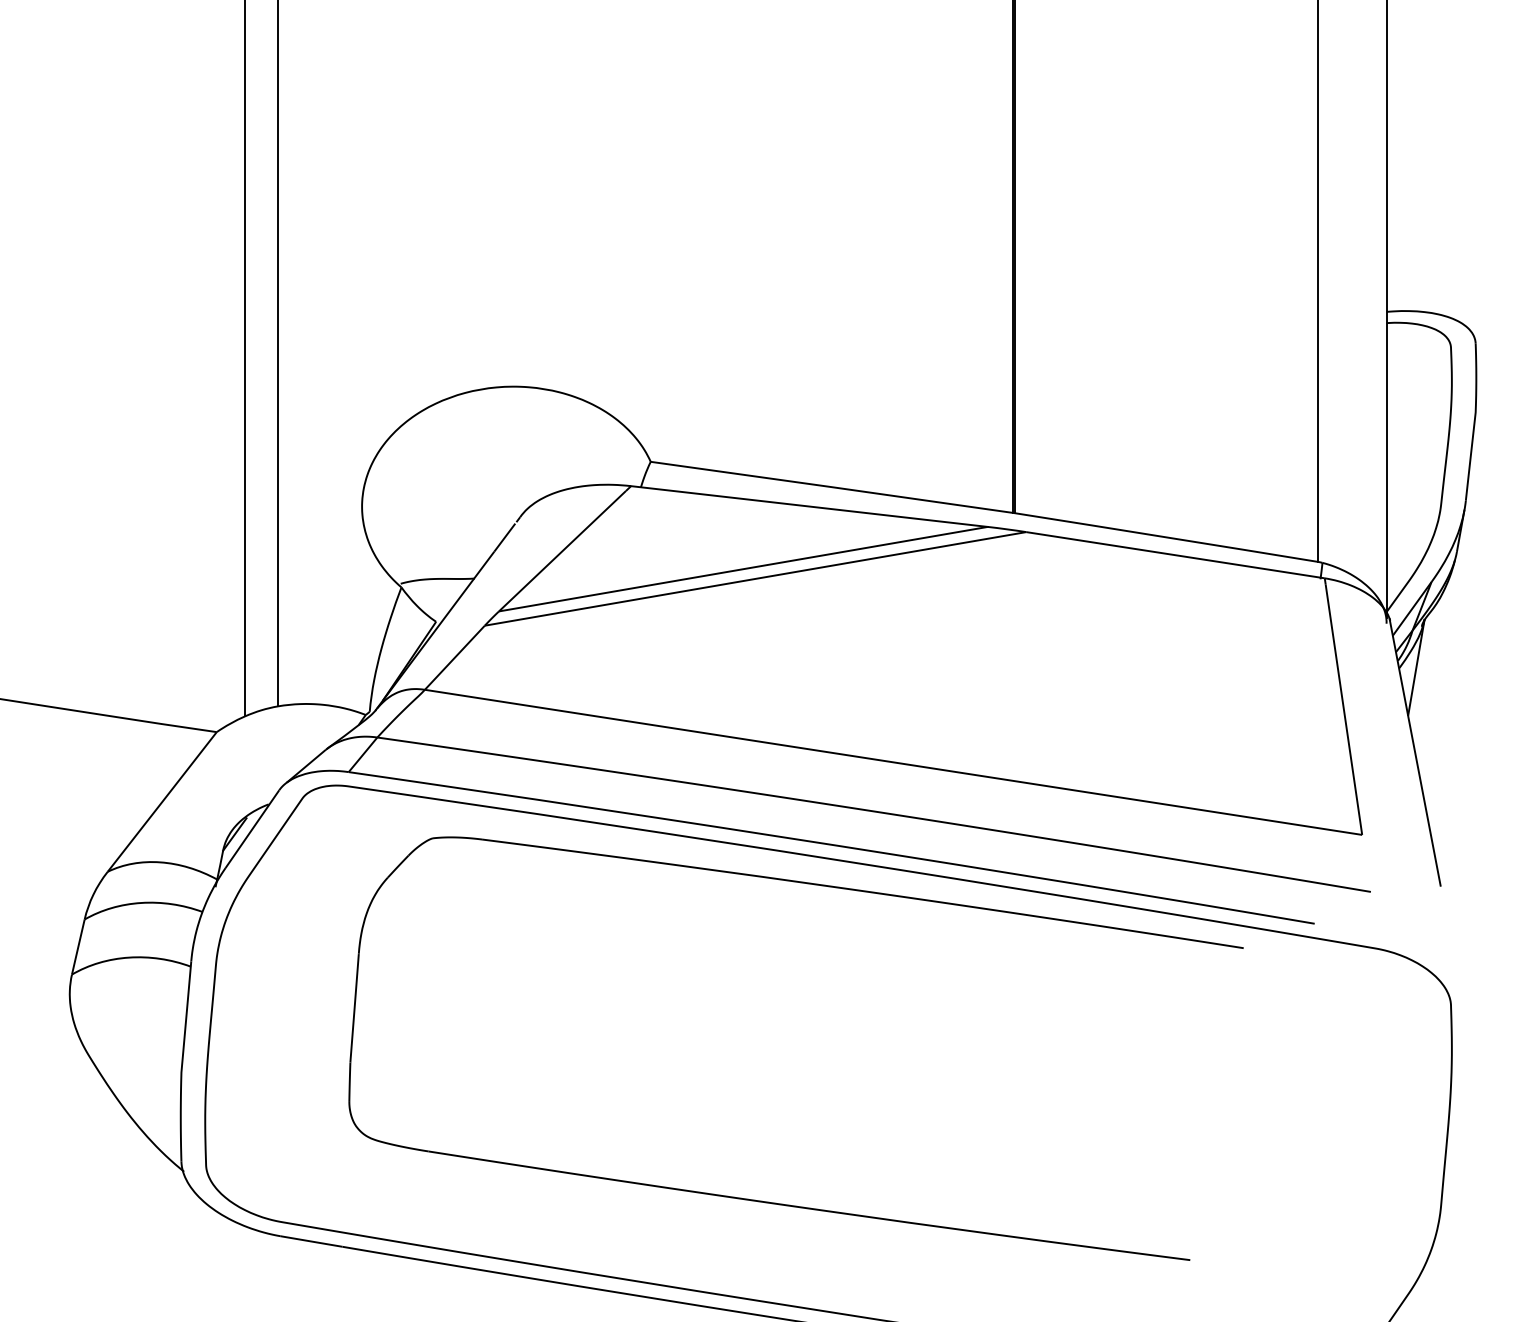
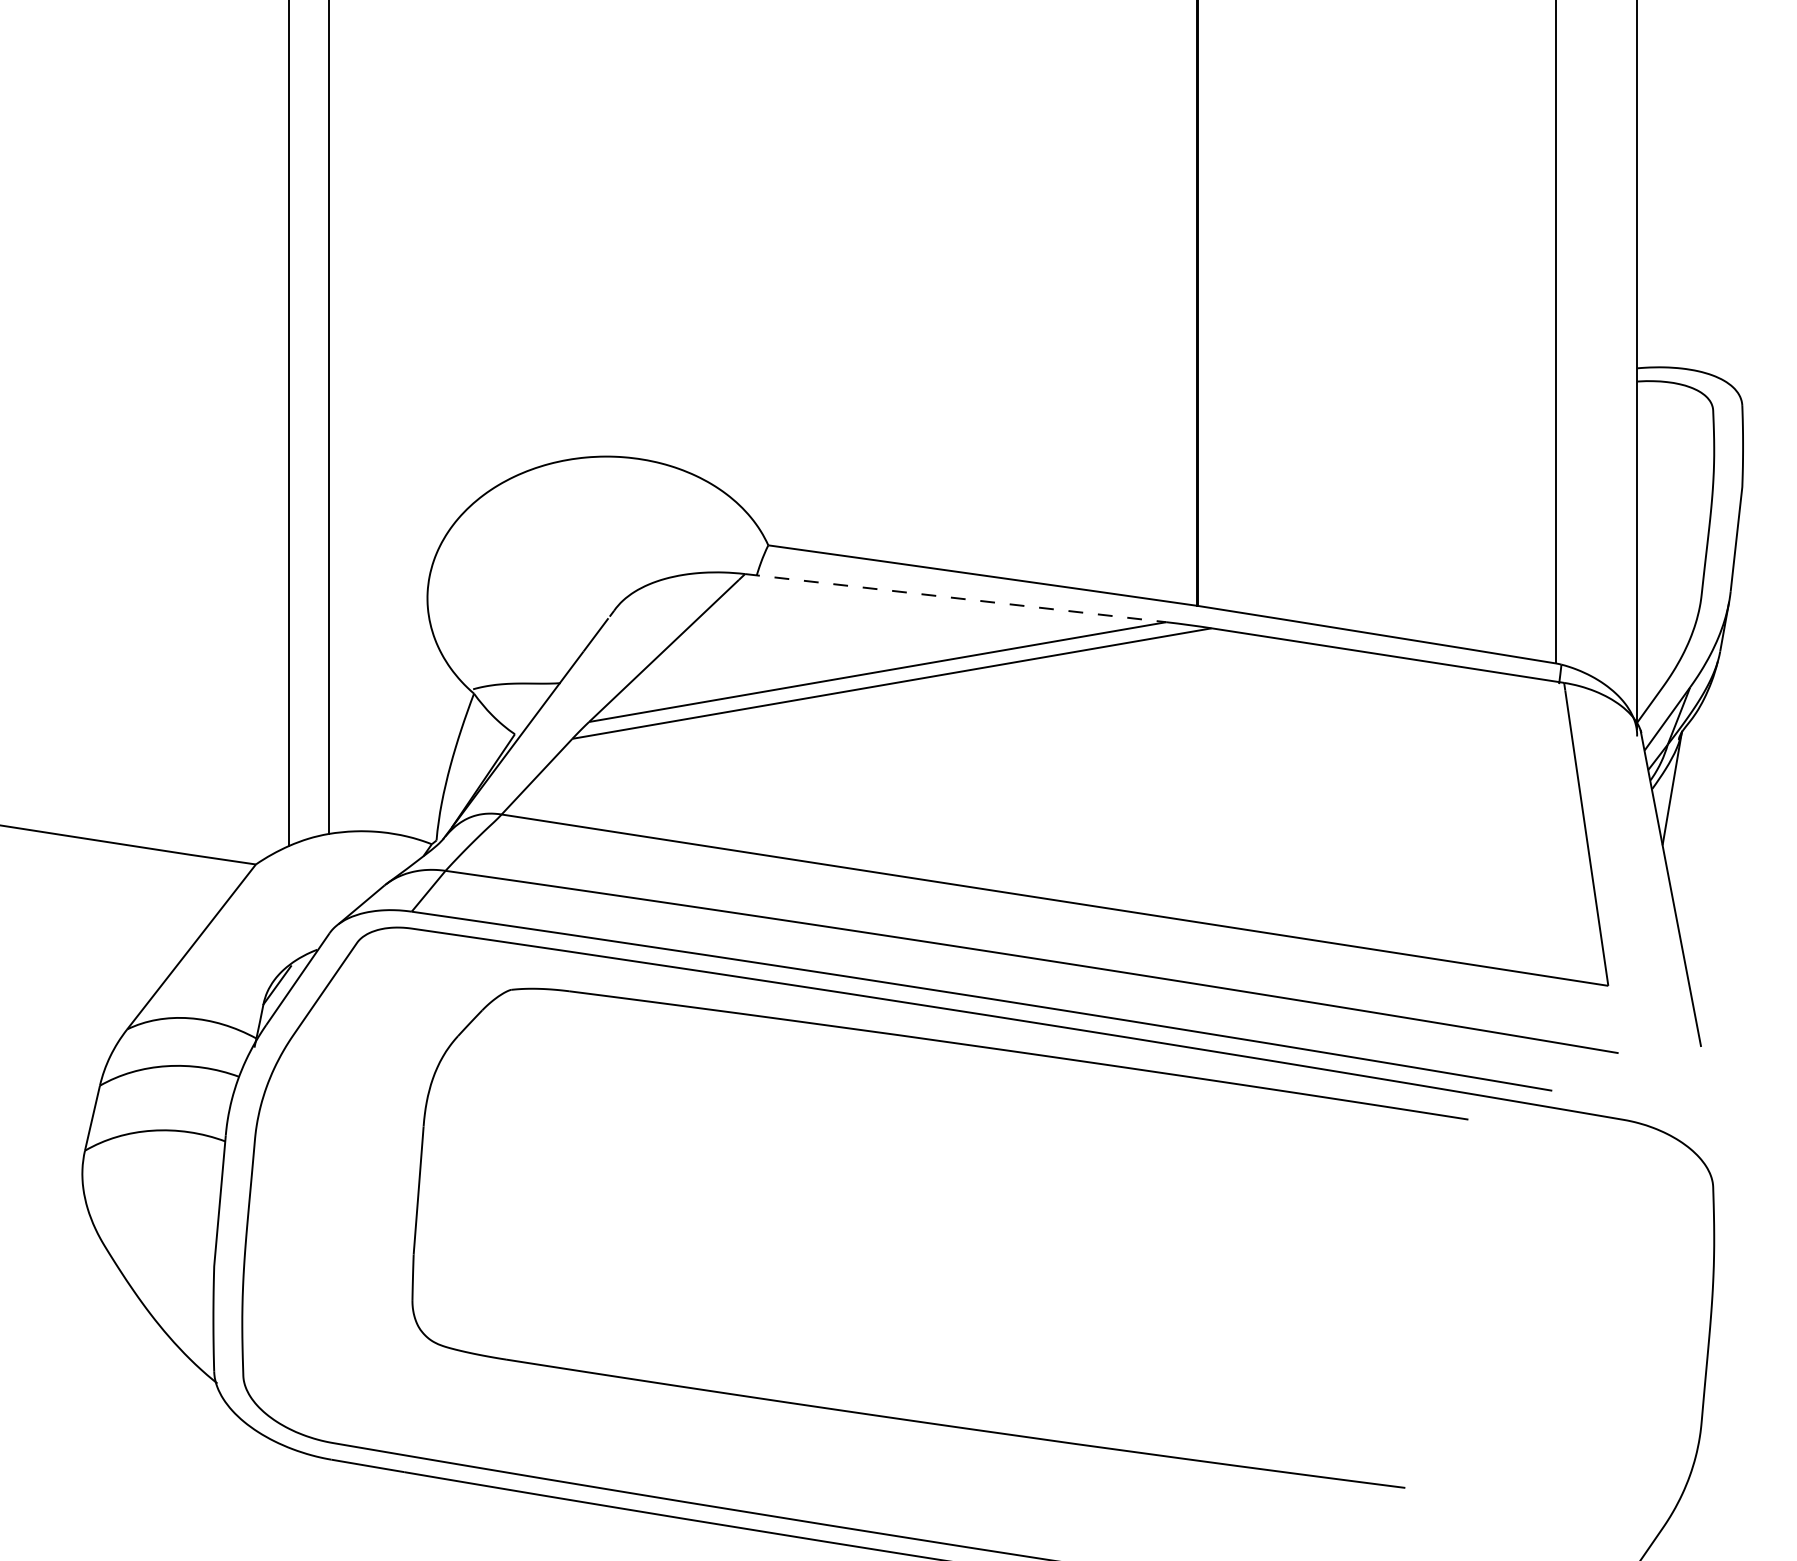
line: (809, 506) -> (955, 598), solid -> dashed

